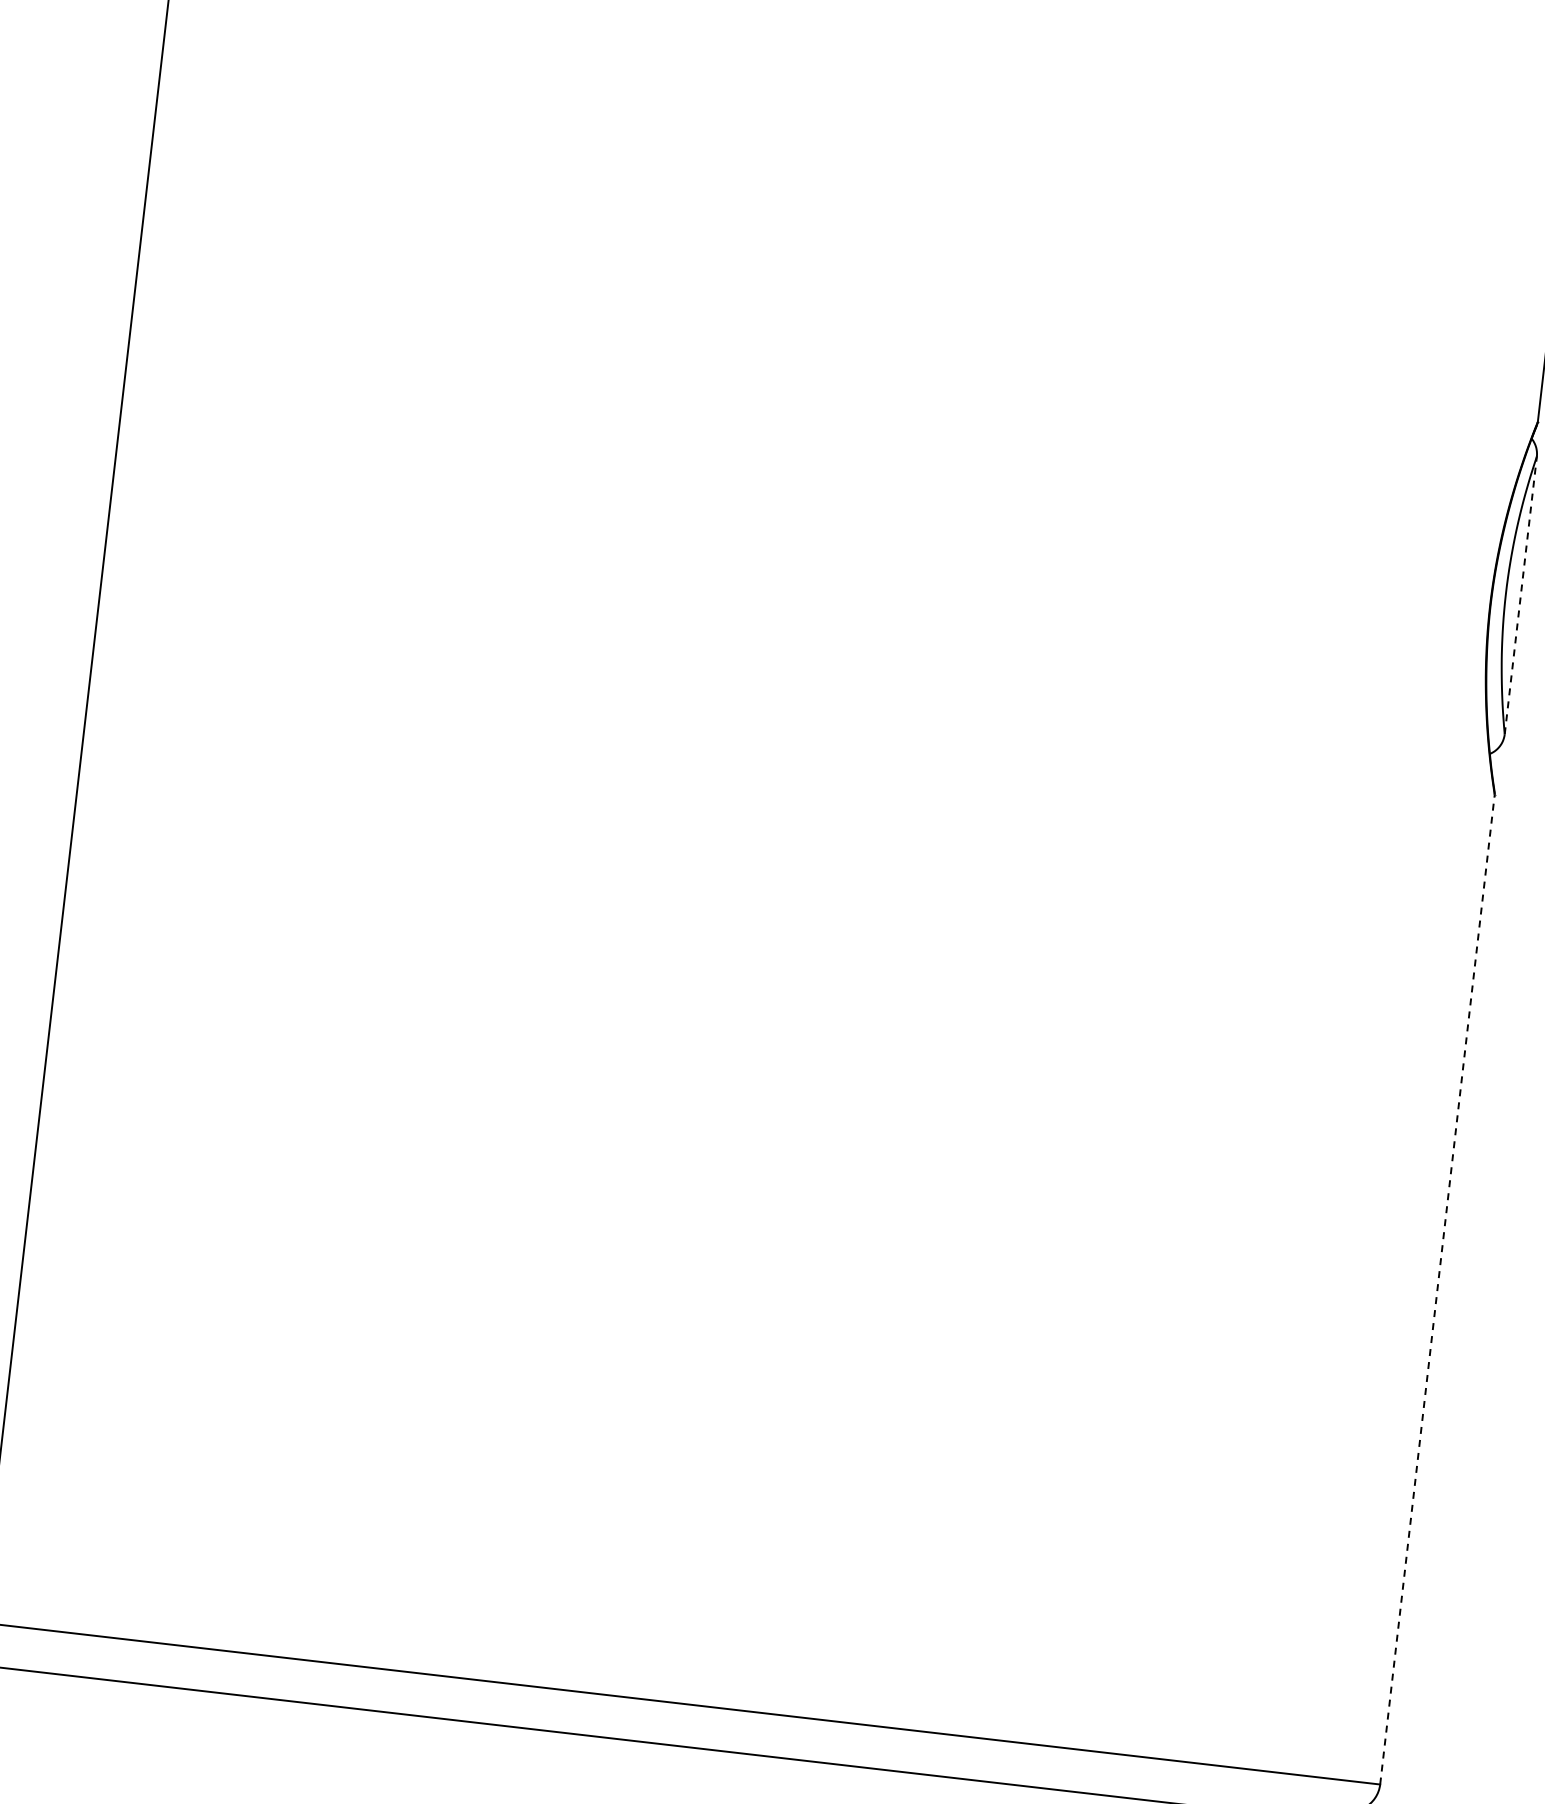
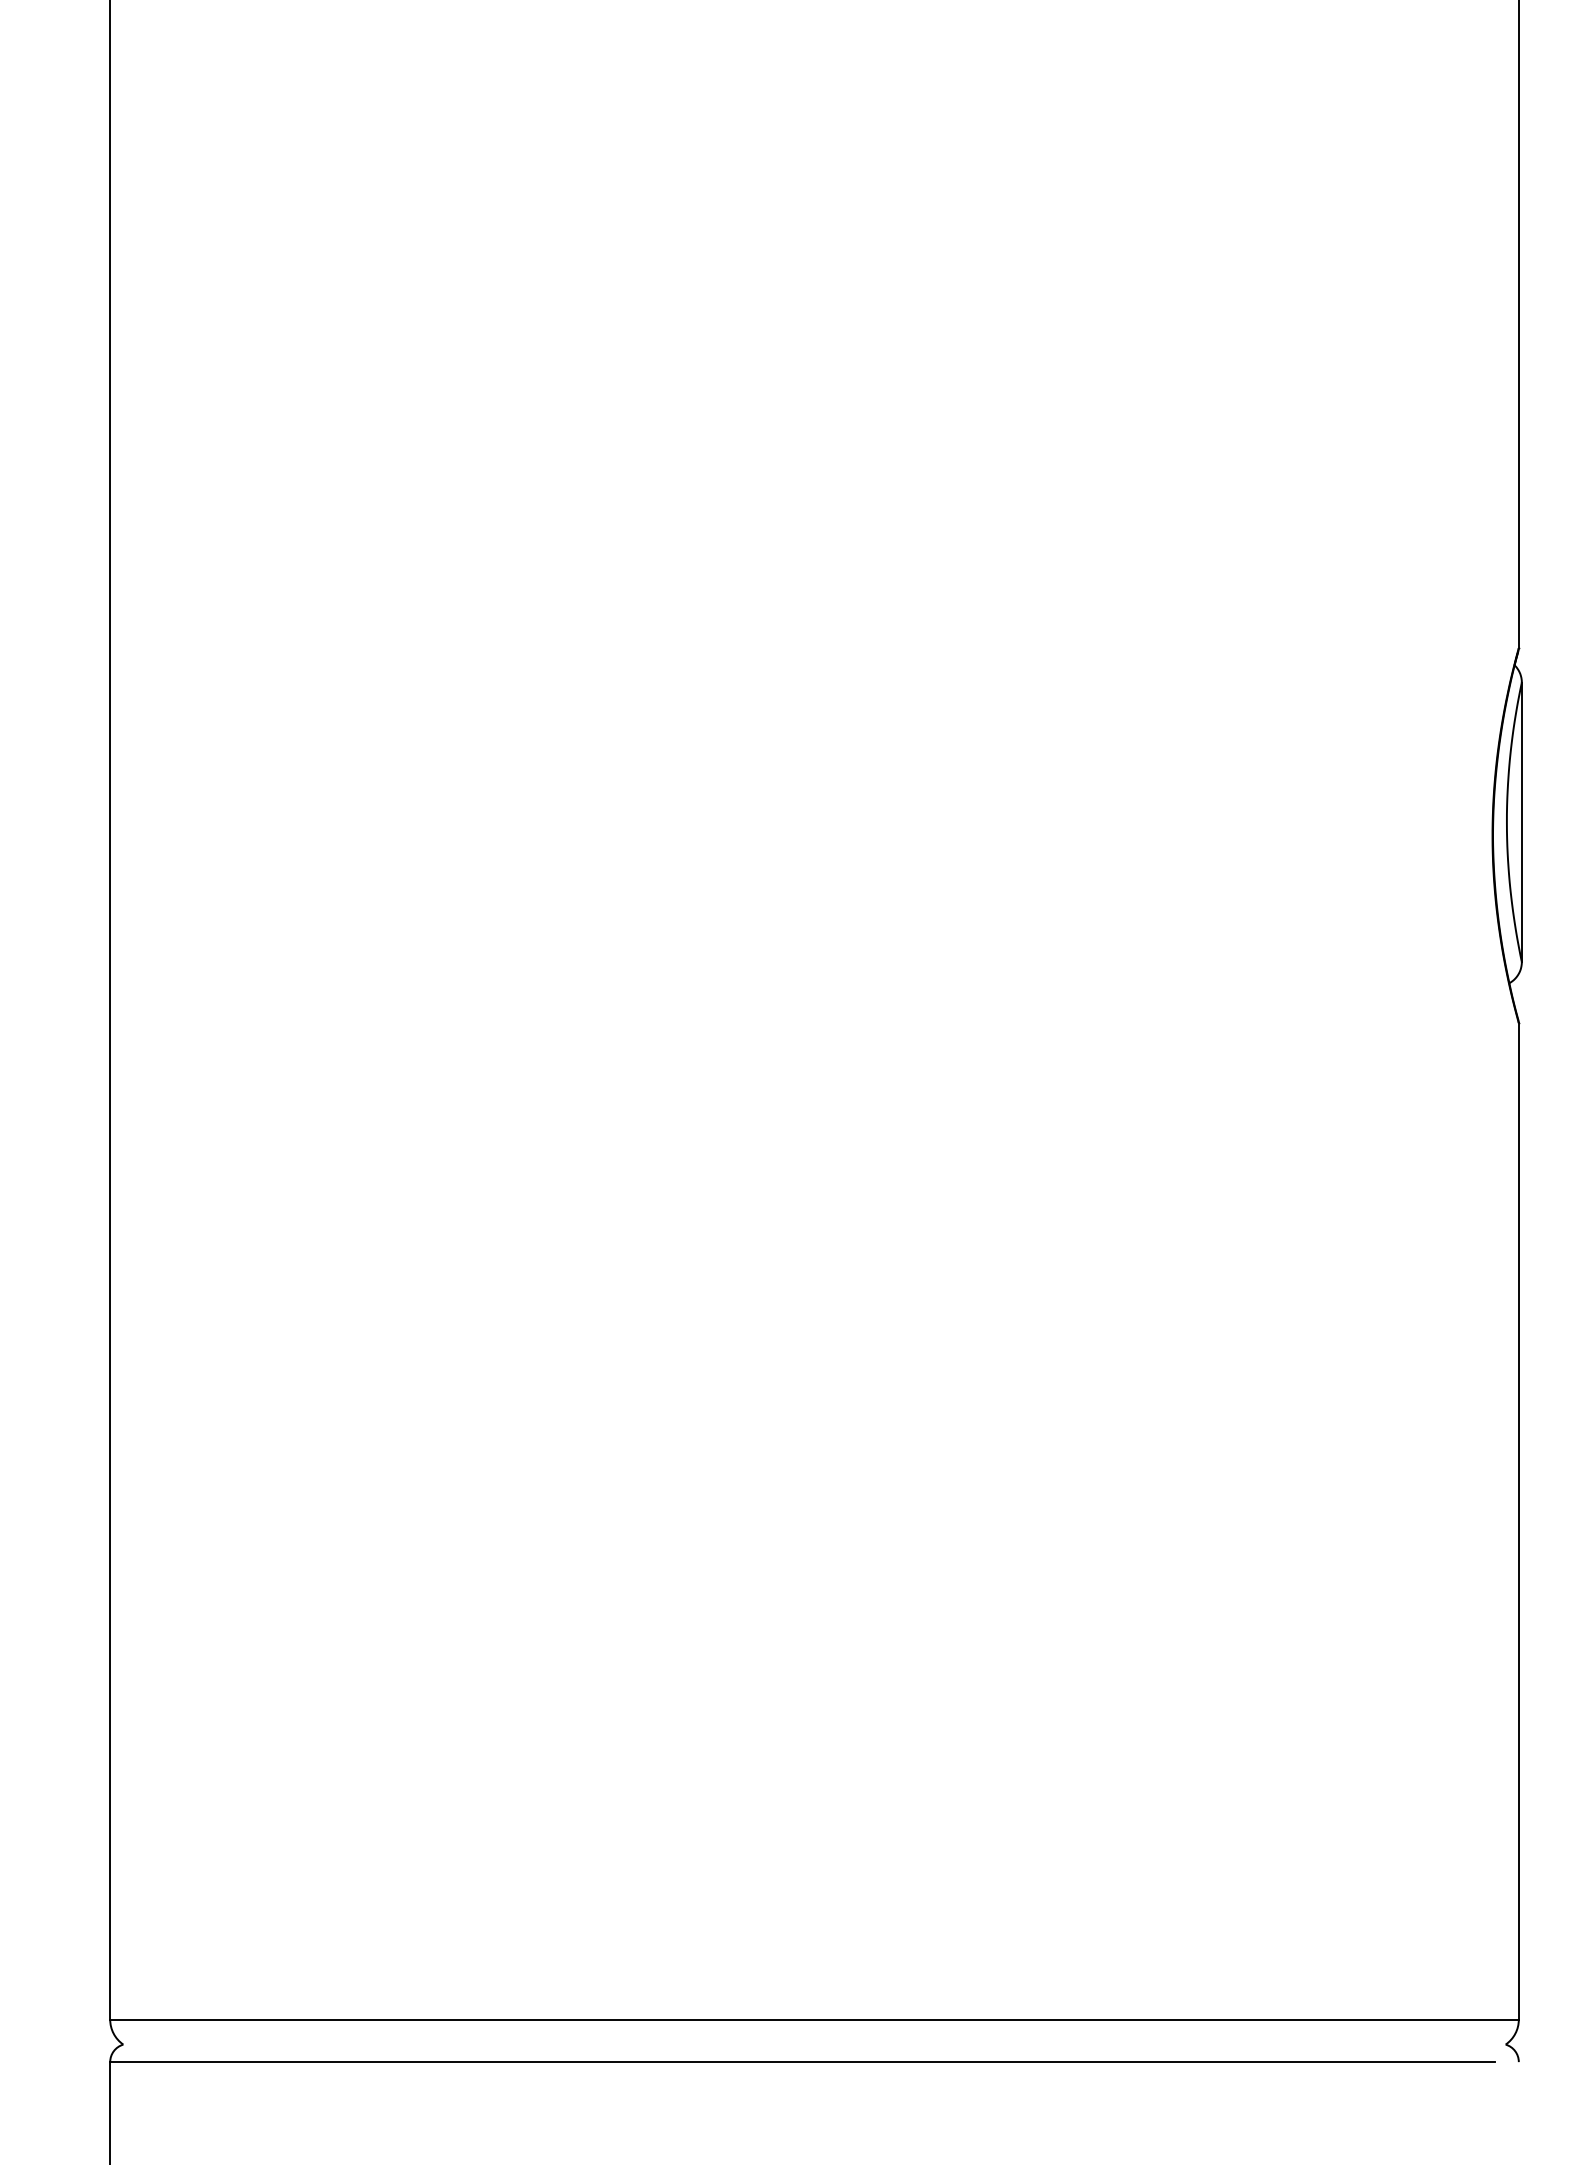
line: (1520, 595) -> (1521, 822), dashed -> solid
line: (1437, 1288) -> (1518, 1520), dashed -> solid

